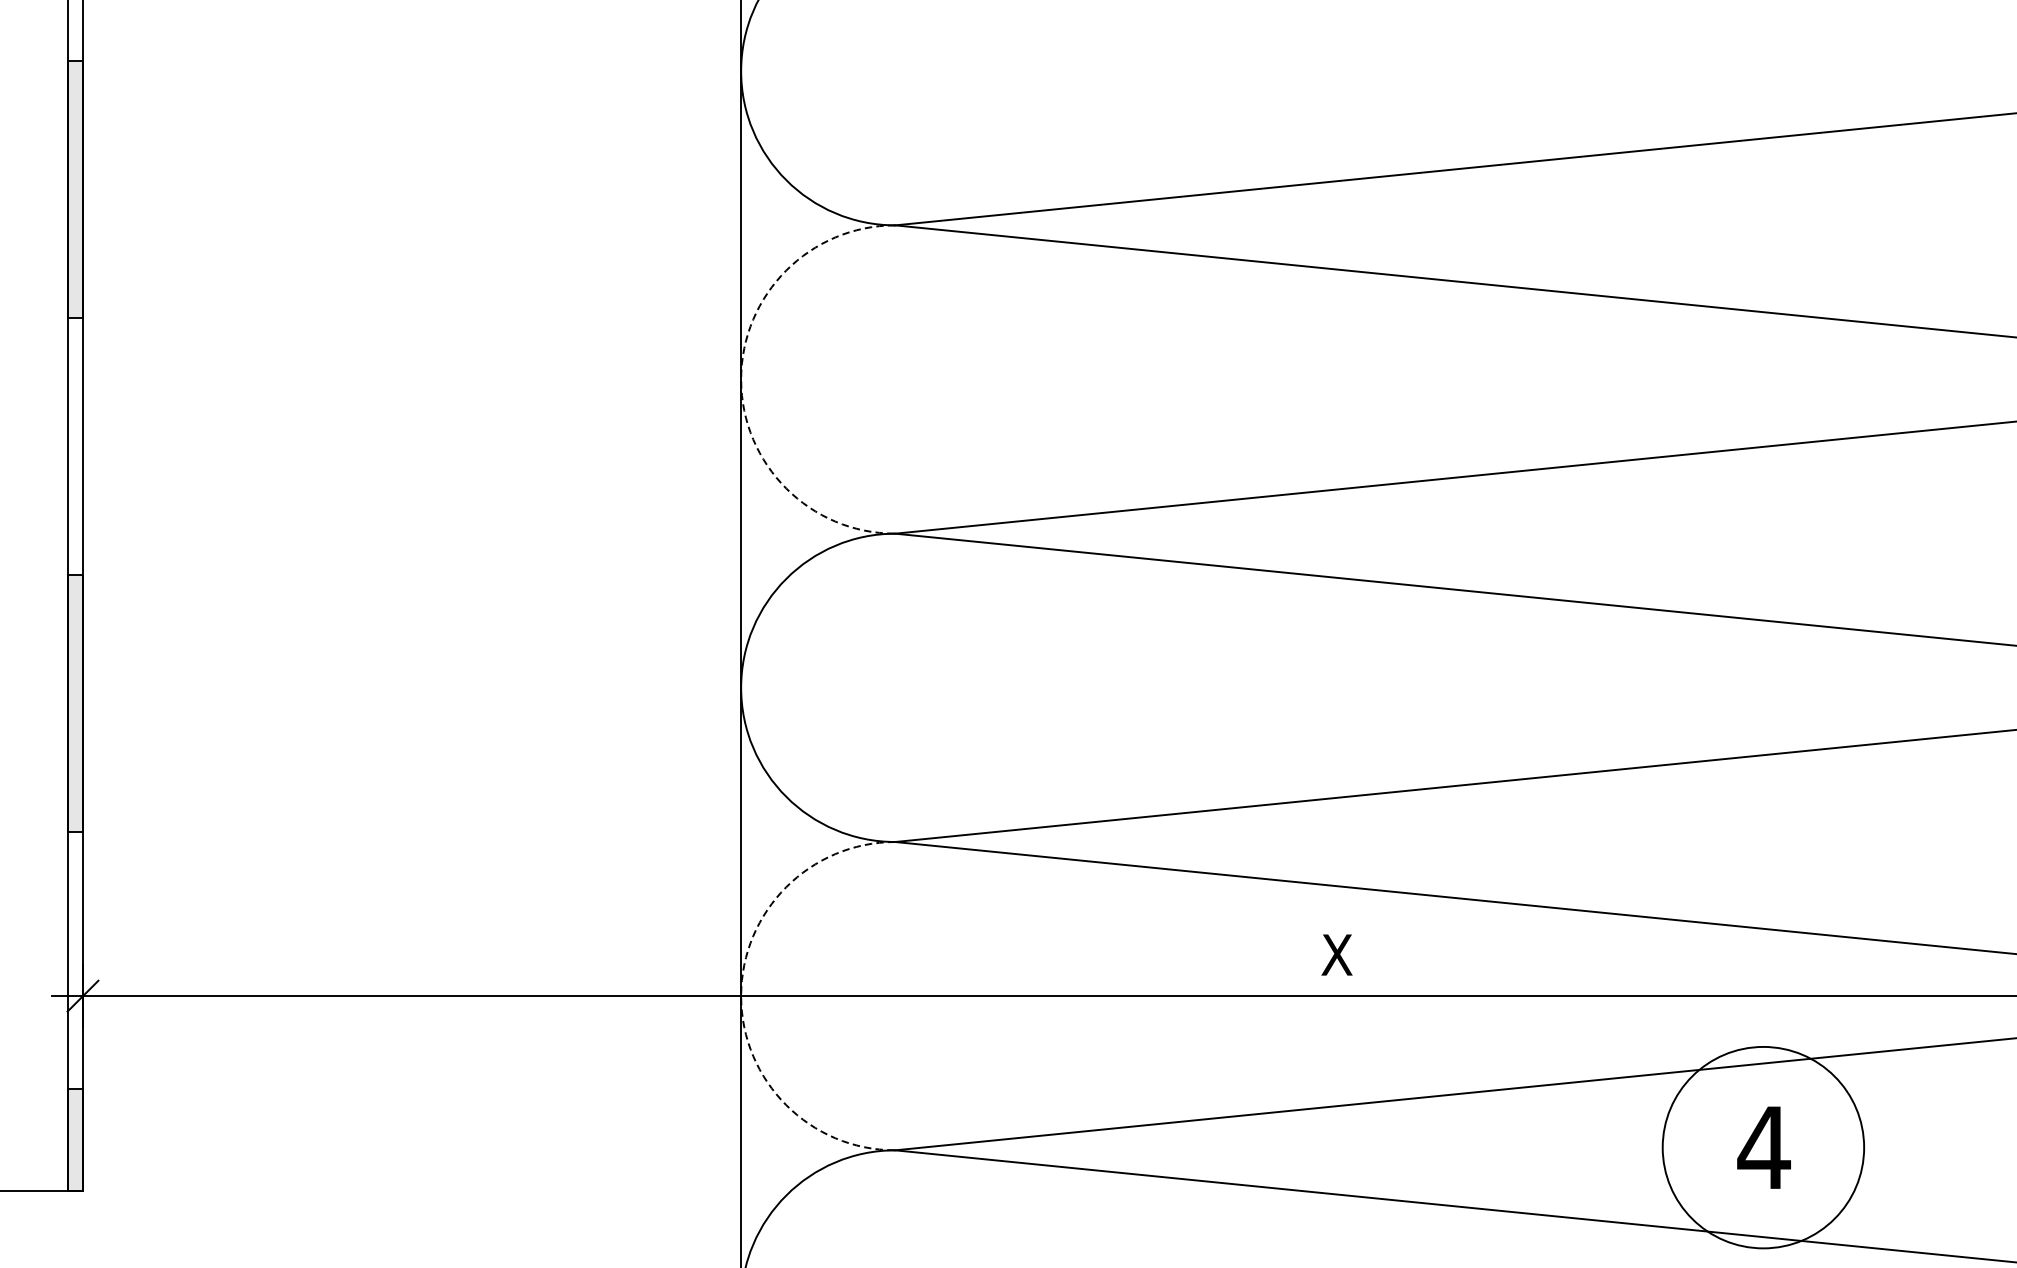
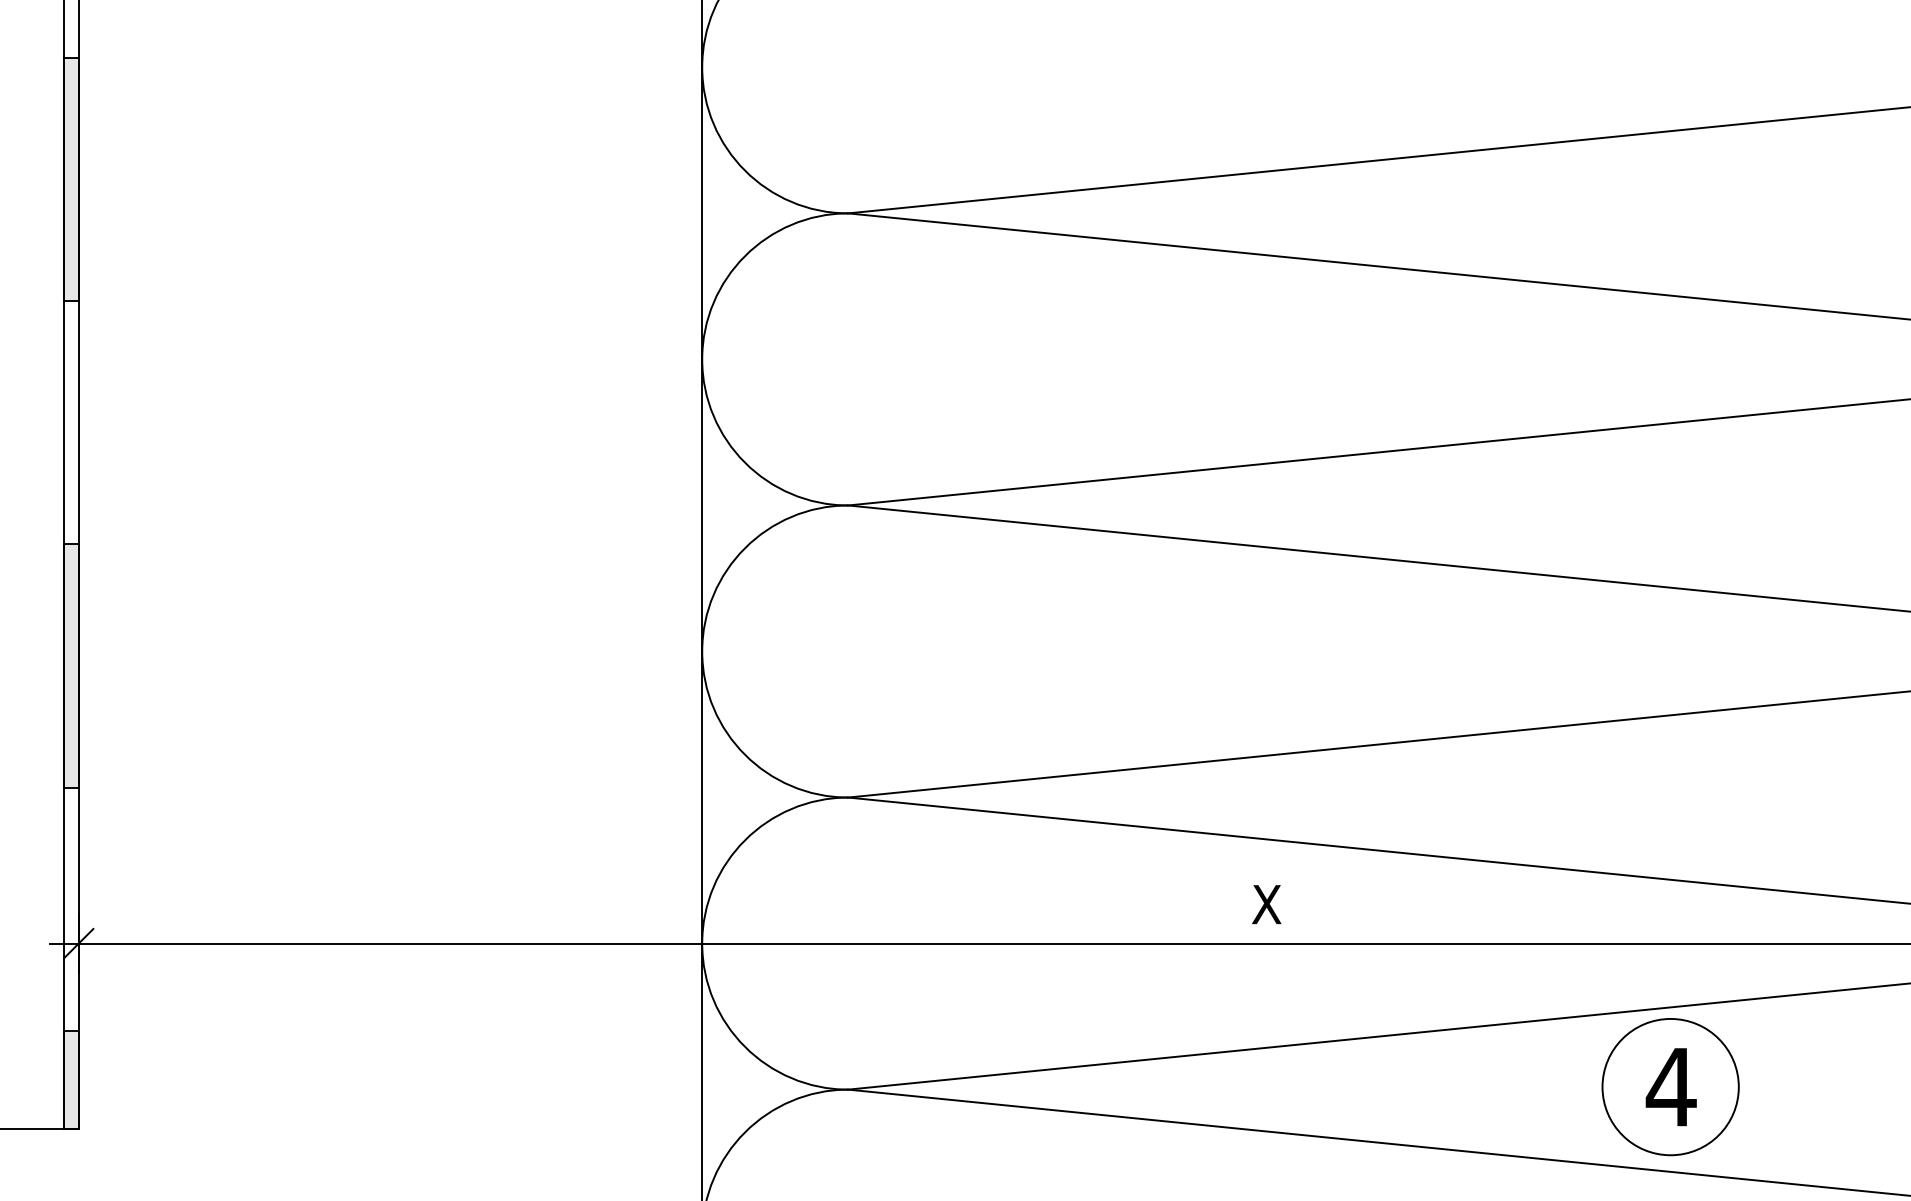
arc: (741, 379) -> (702, 359), dashed -> solid
arc: (741, 996) -> (702, 943), dashed -> solid
circle: (1763, 1147) -> (1670, 1086), size x0.71

